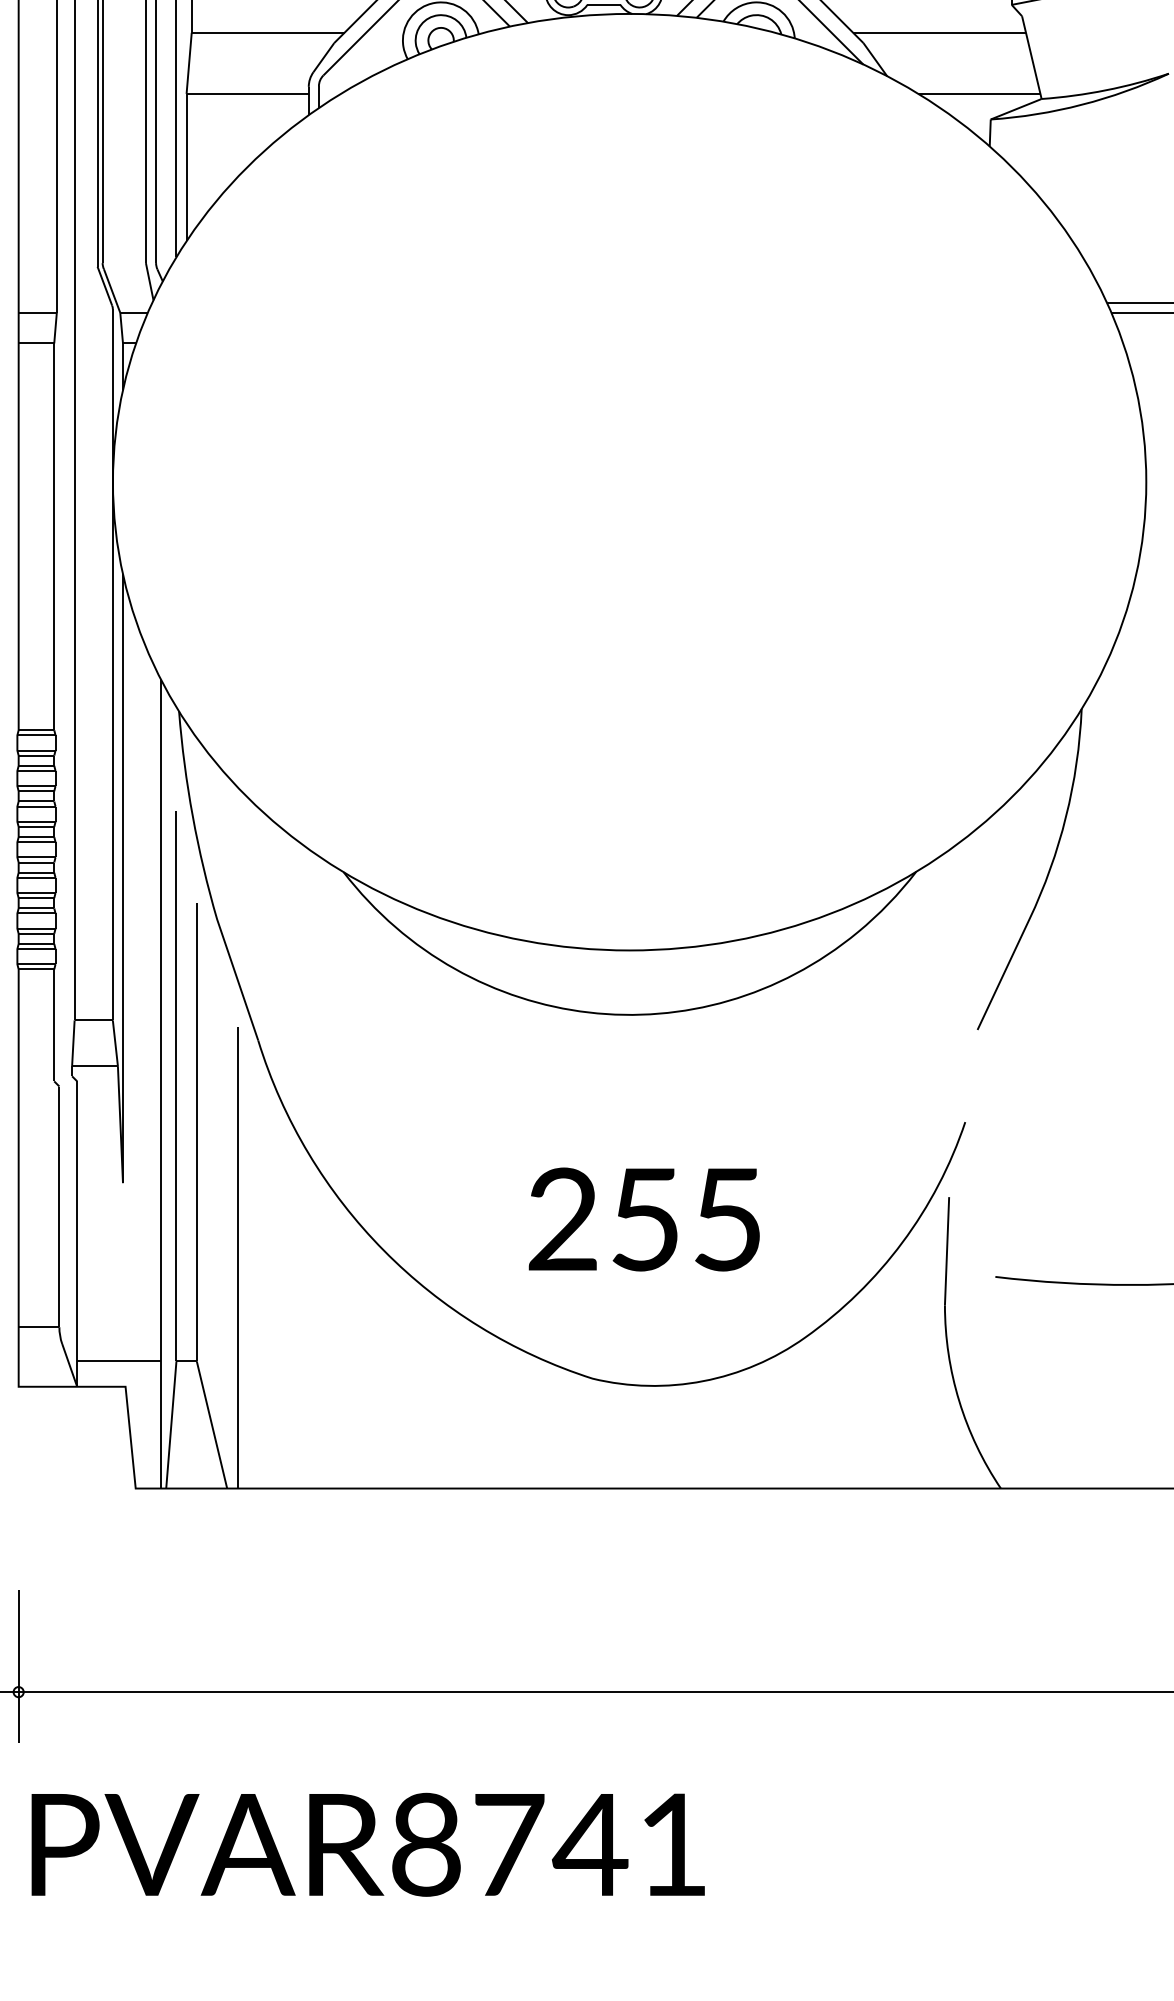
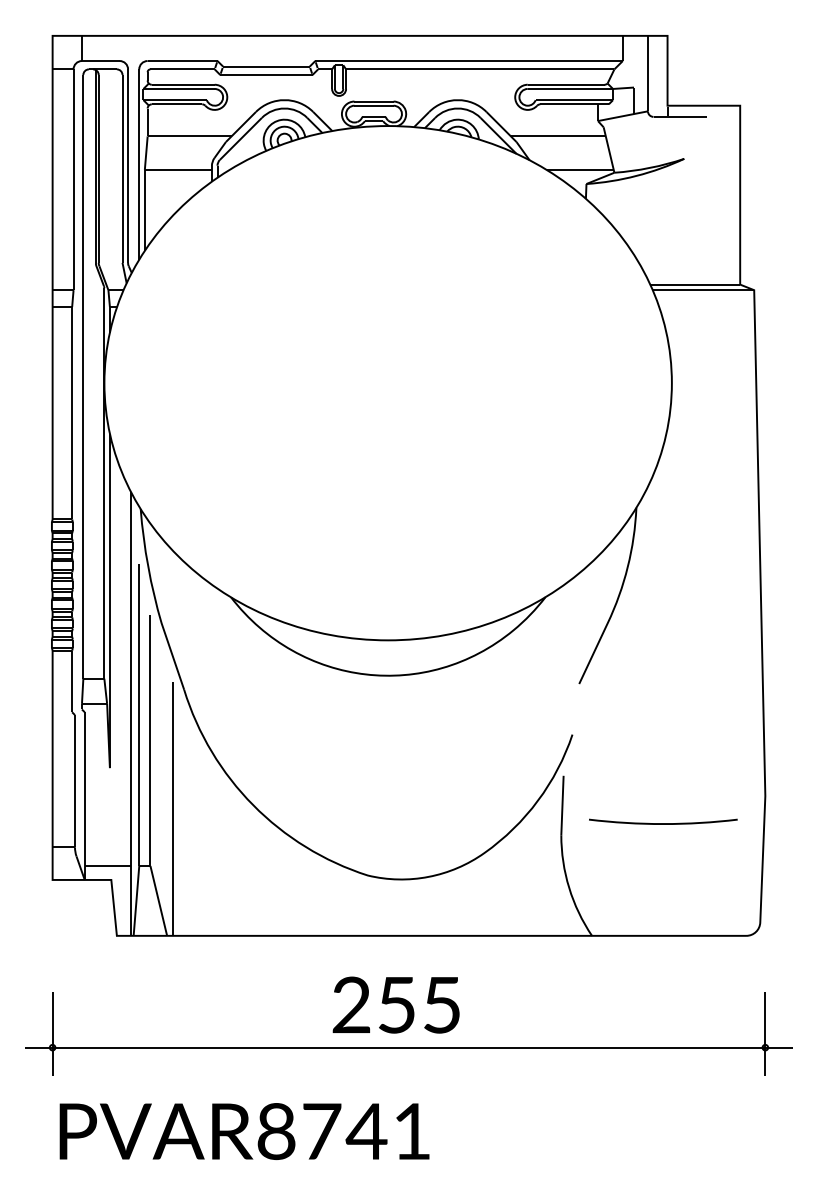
text: (643, 1218) -> (395, 1004), moved

